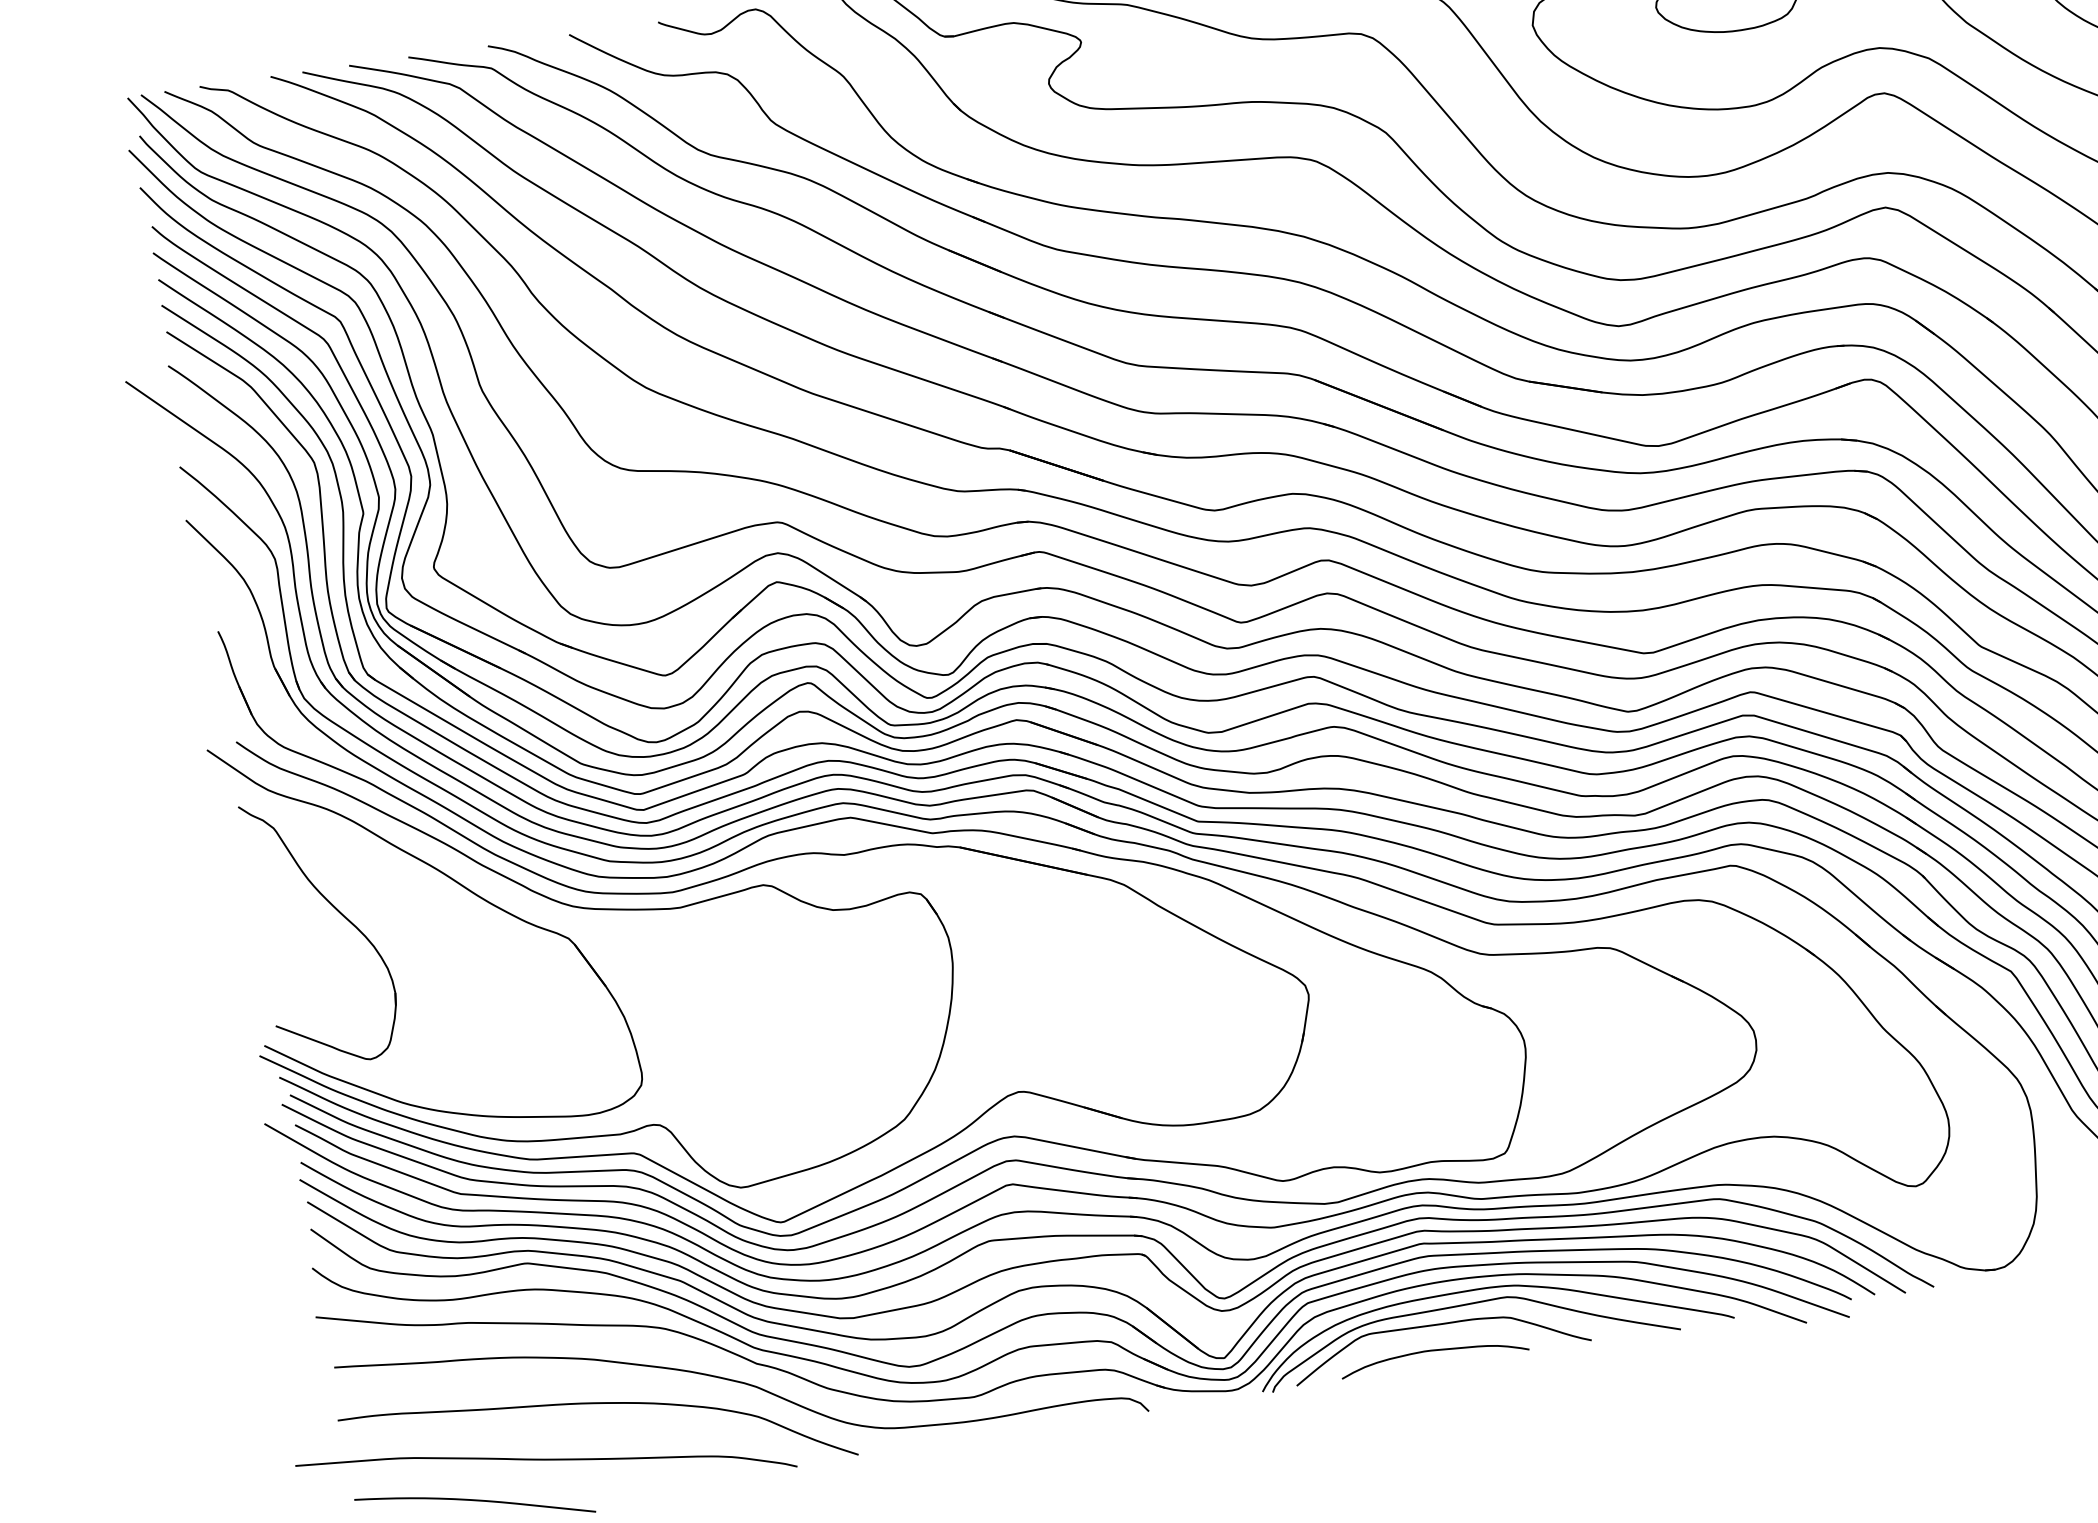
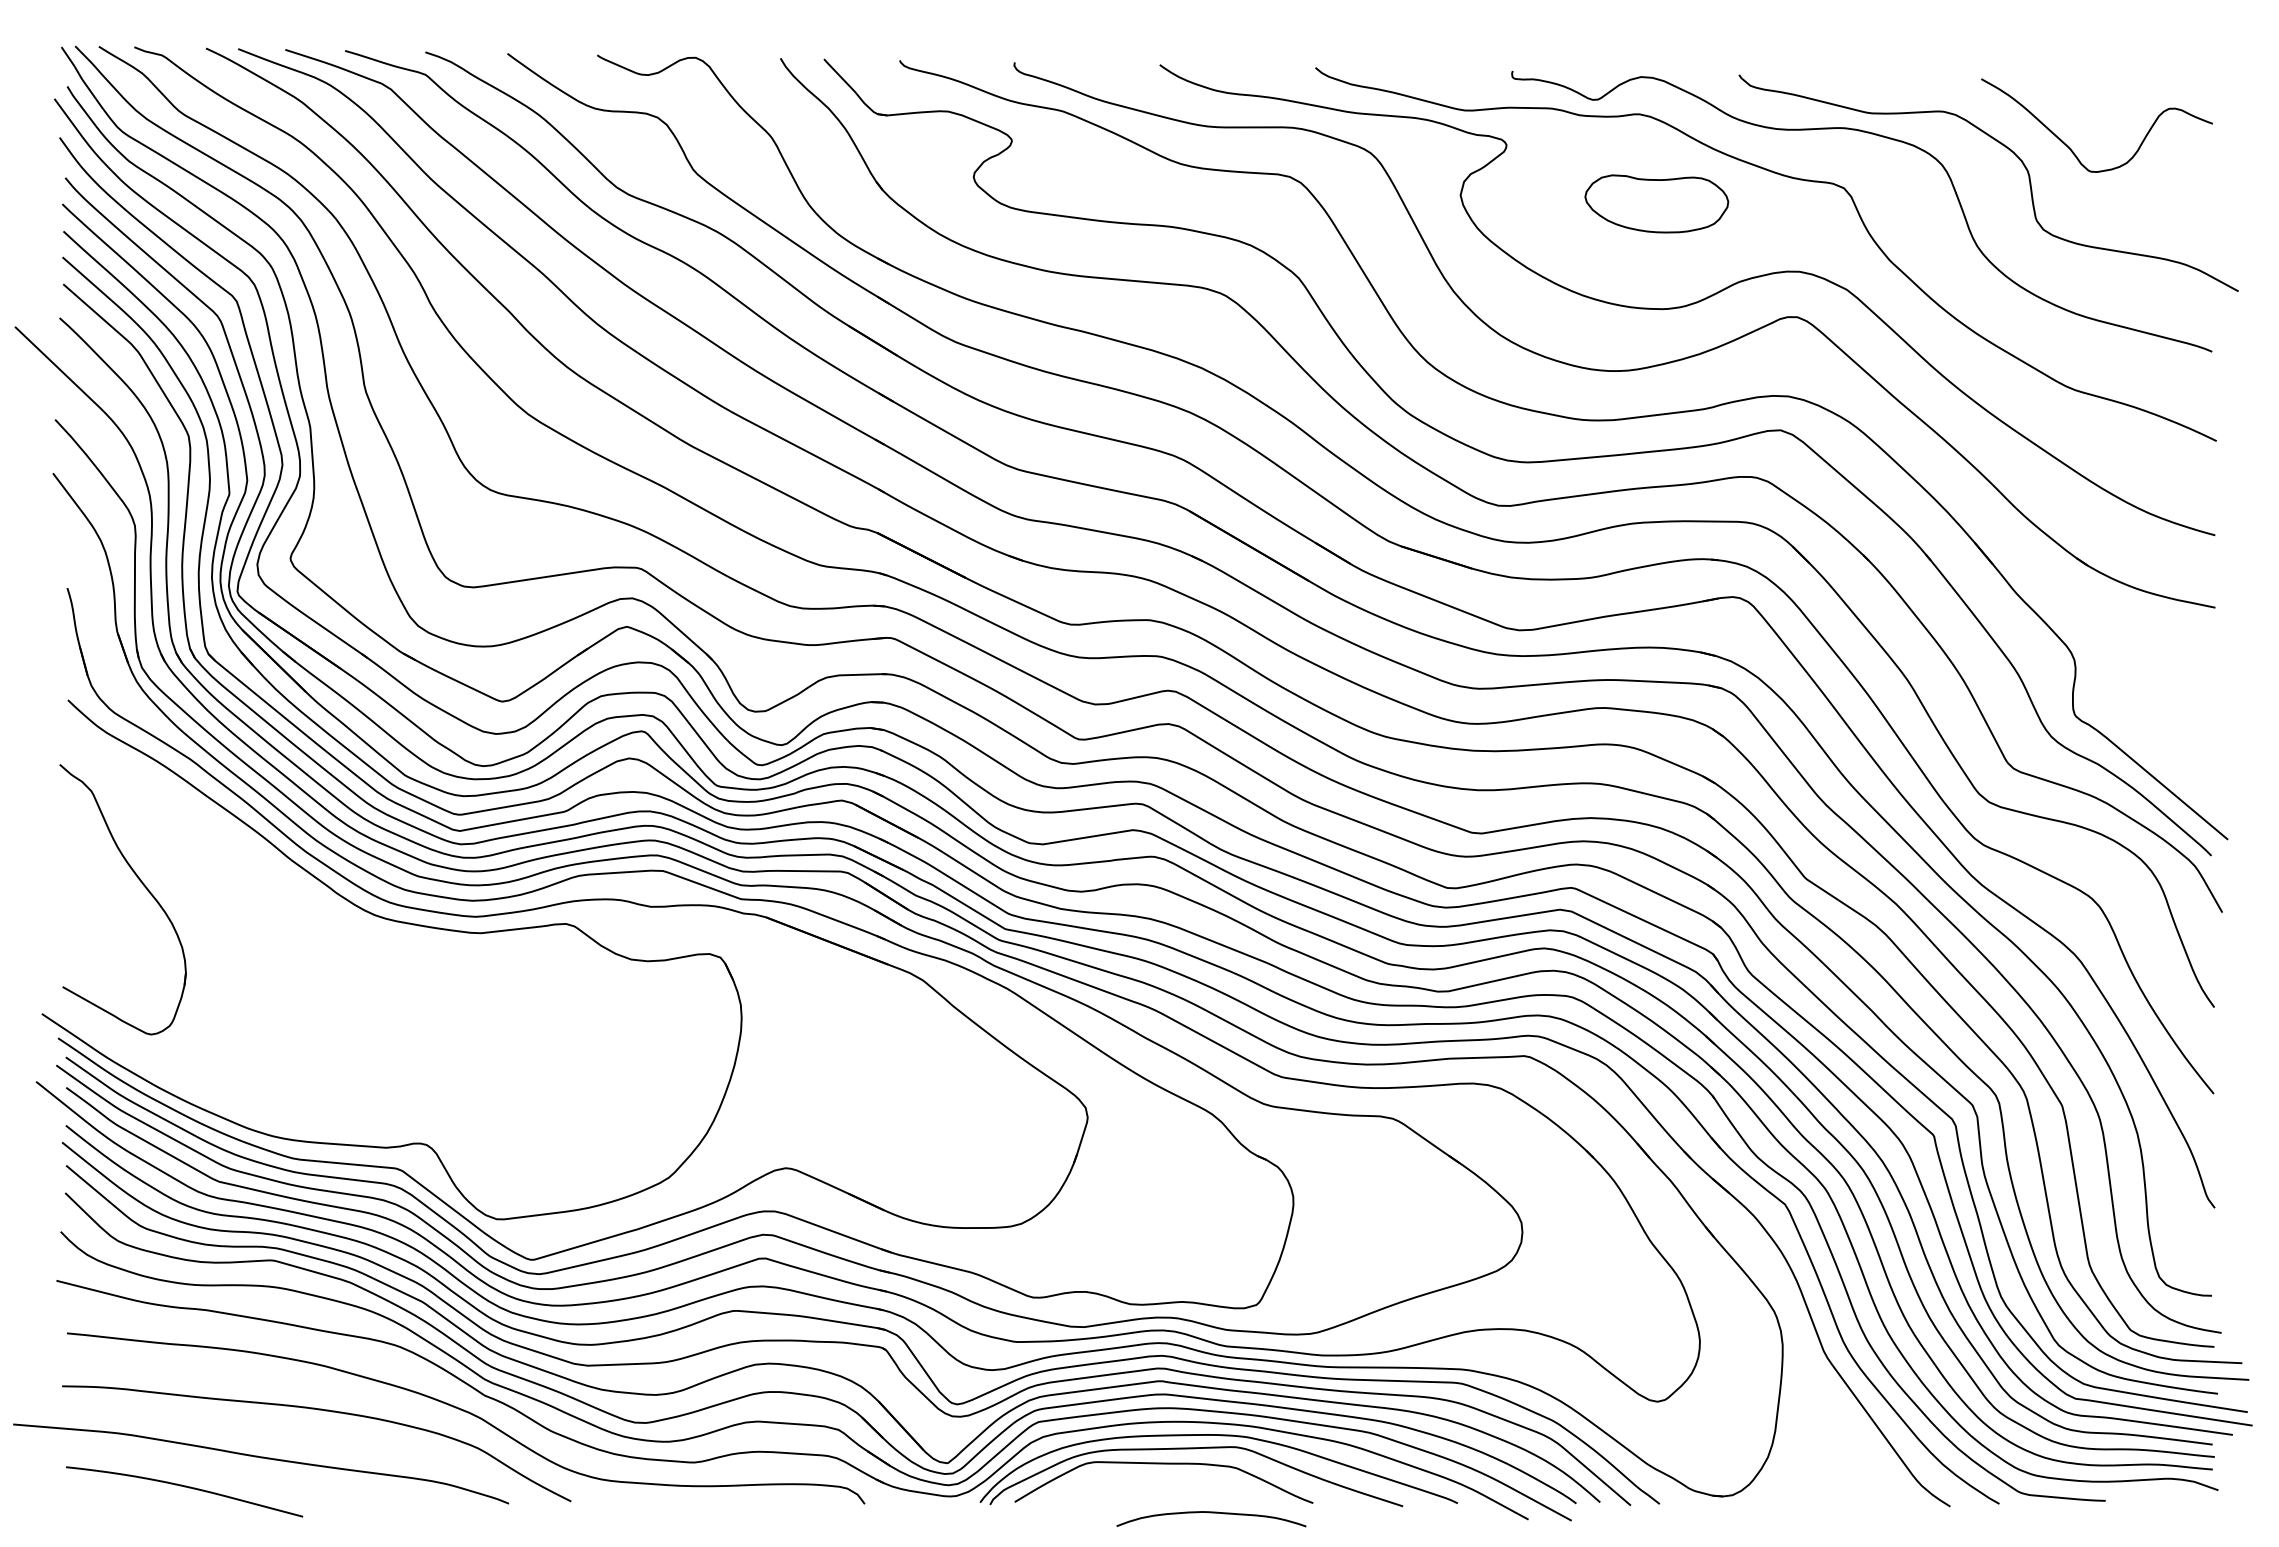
part: (453, 881) -> (260, 871), removed
curve: (1433, 1351) -> (1211, 1513), moved

